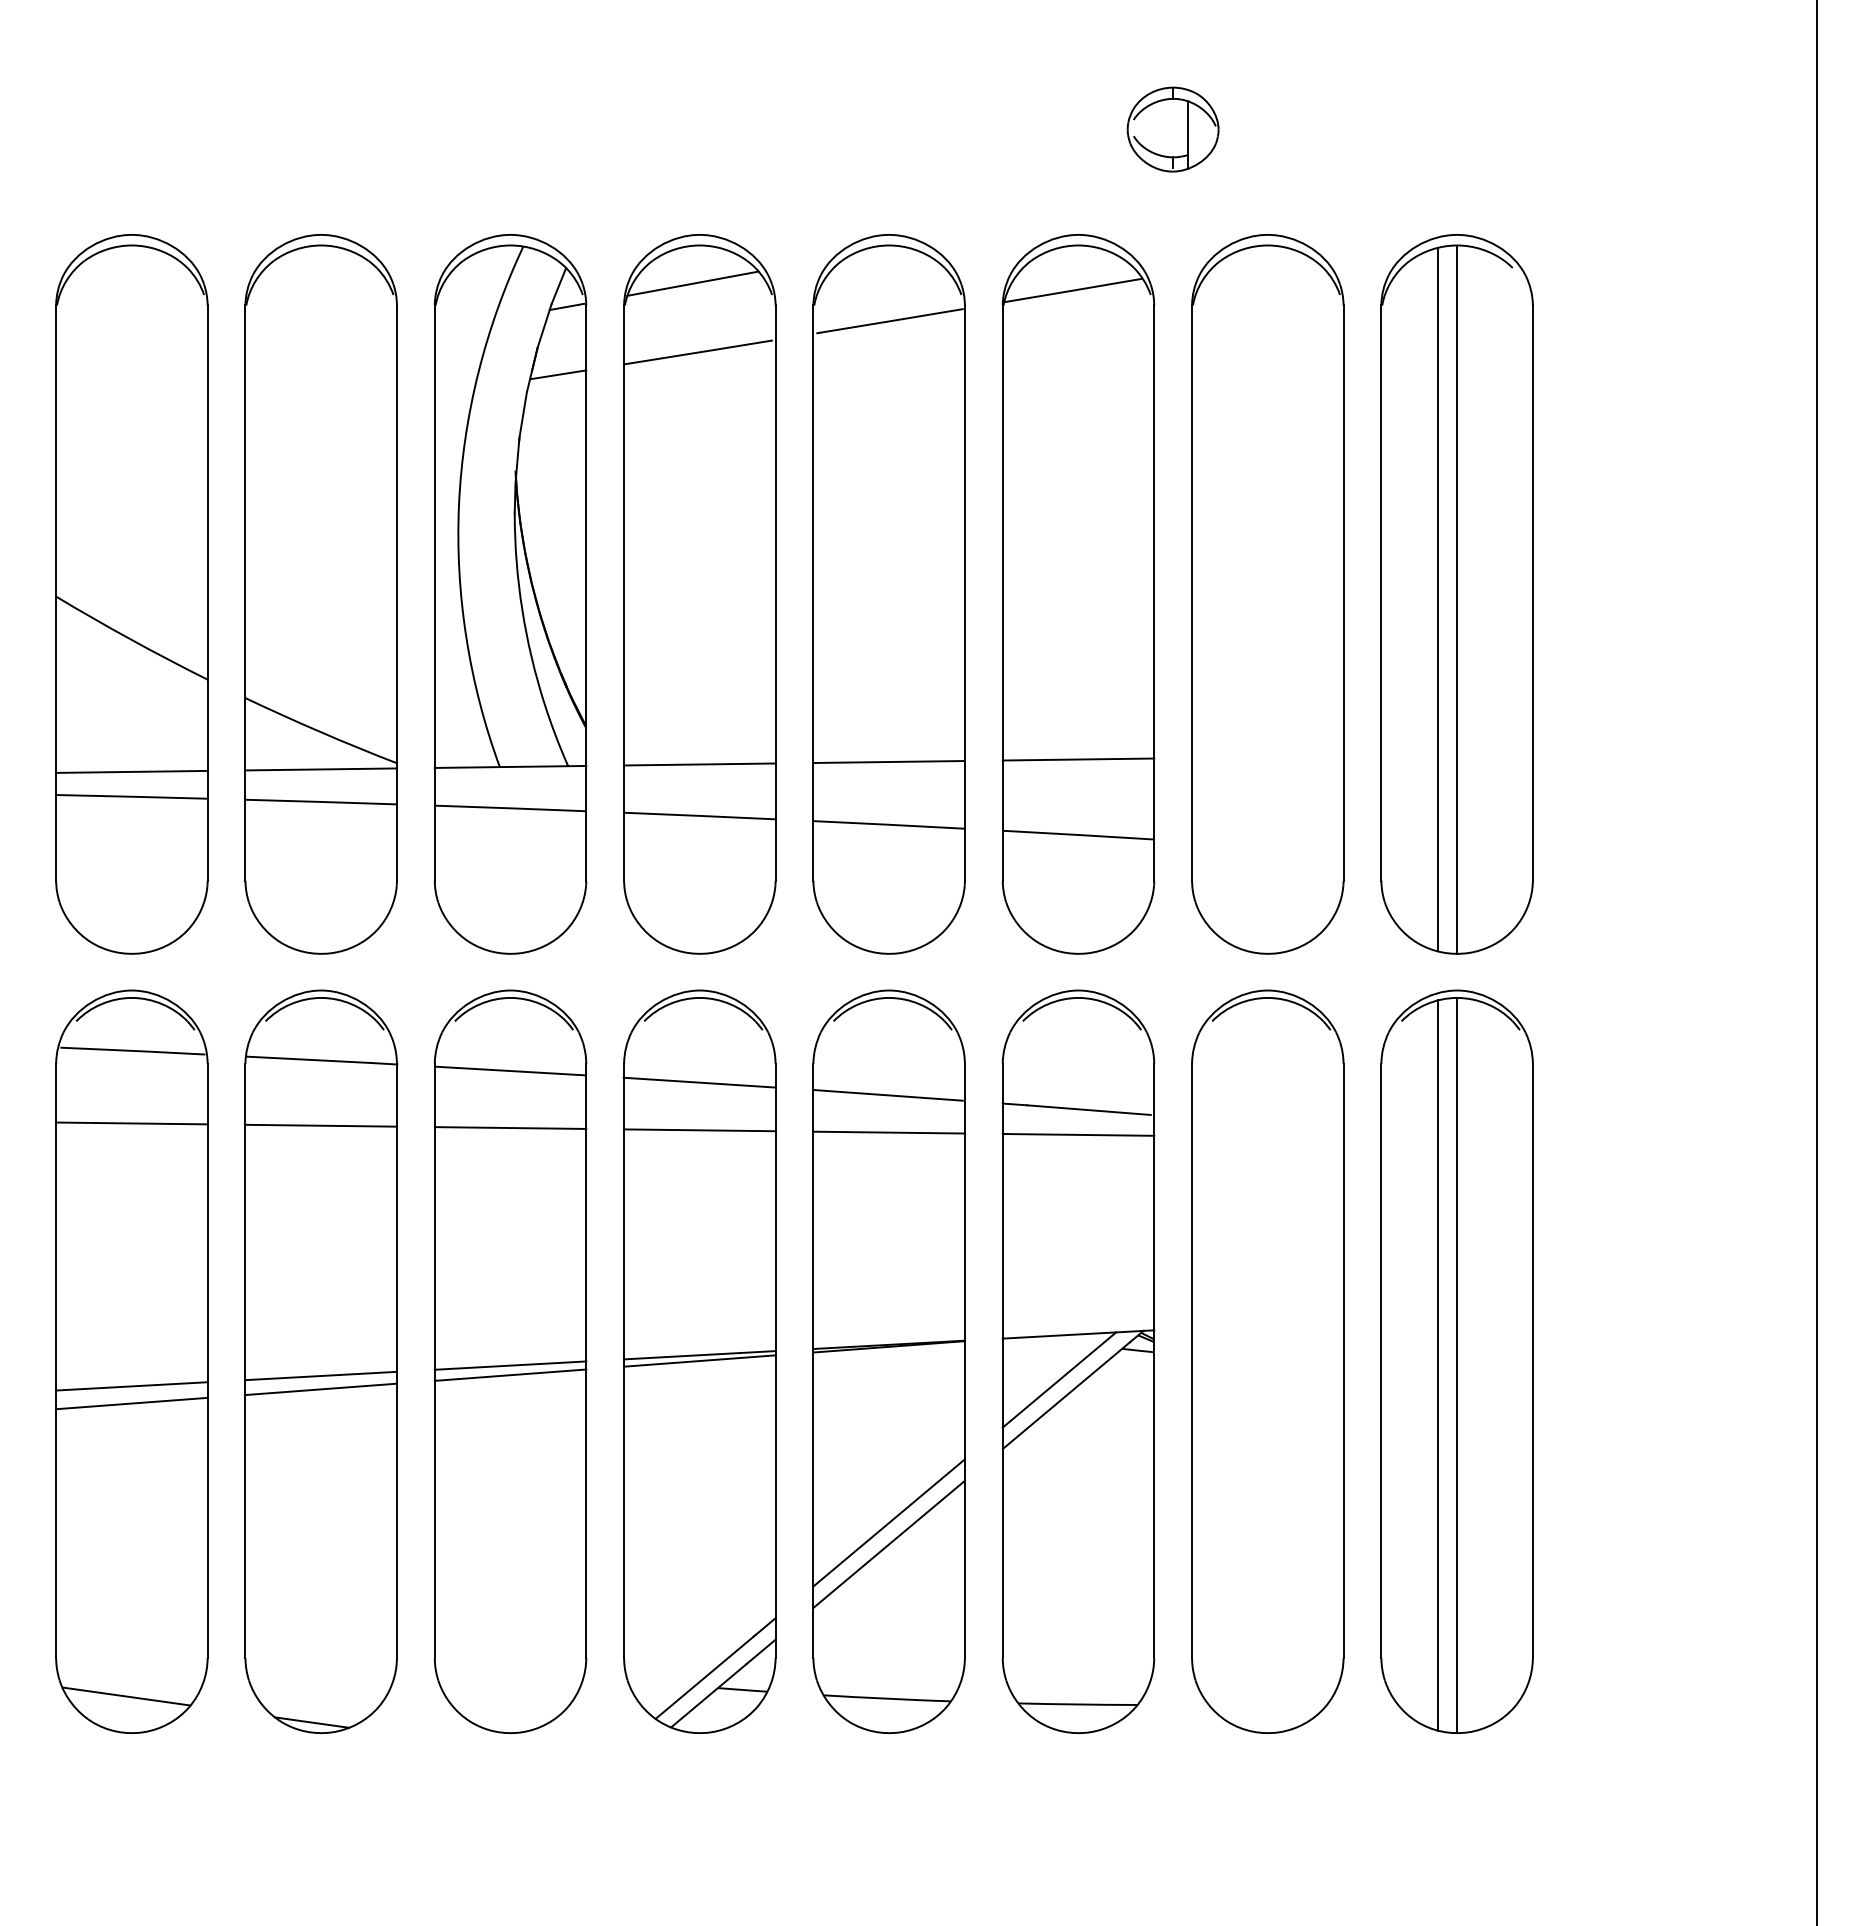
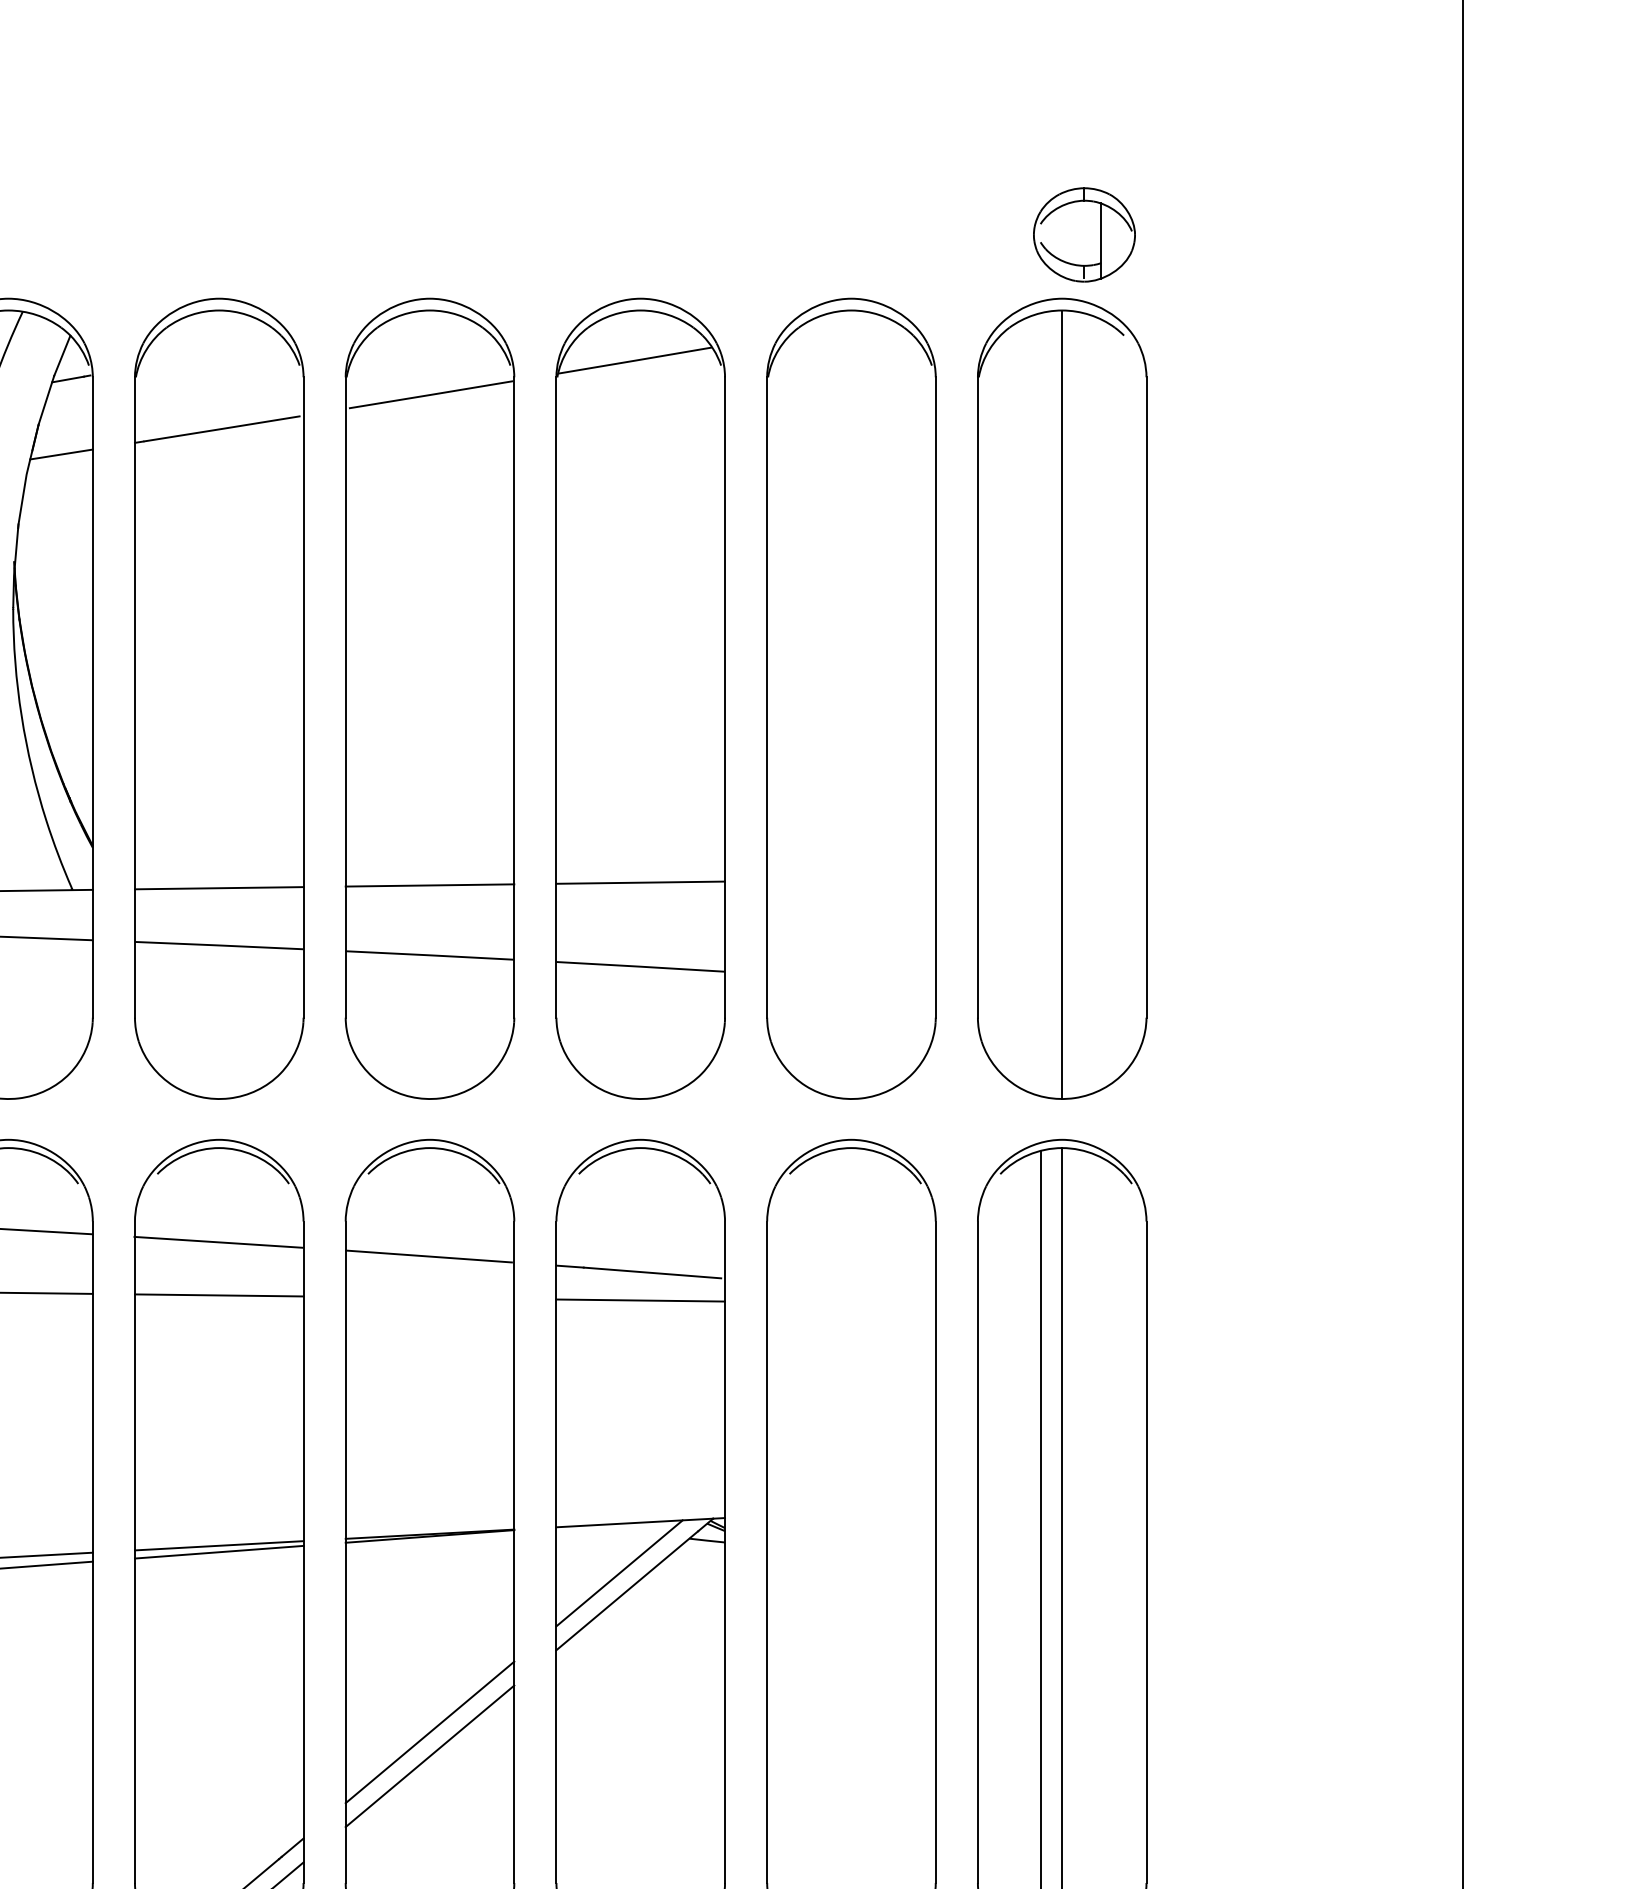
part: (1172, 129) -> (1083, 234), moved
line: (692, 283) -> (211, 352), removed
line: (1438, 599) -> (1041, 704), removed
line: (888, 1132) -> (429, 1297), removed

